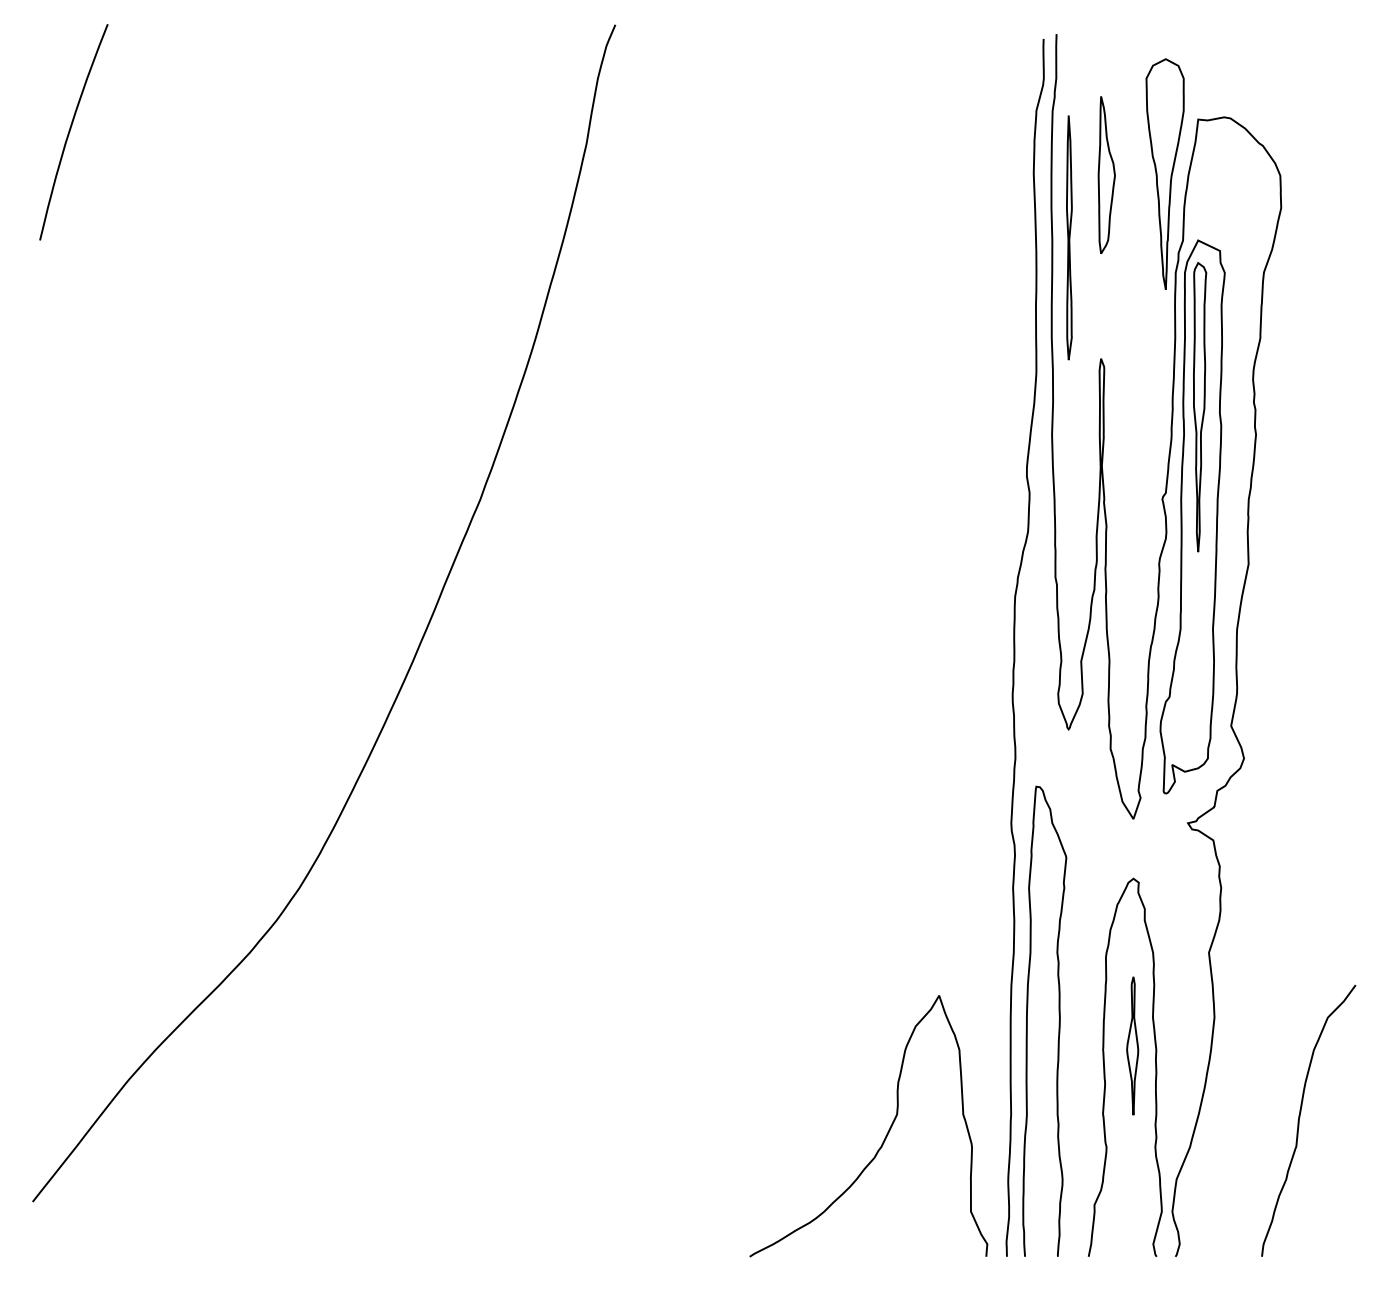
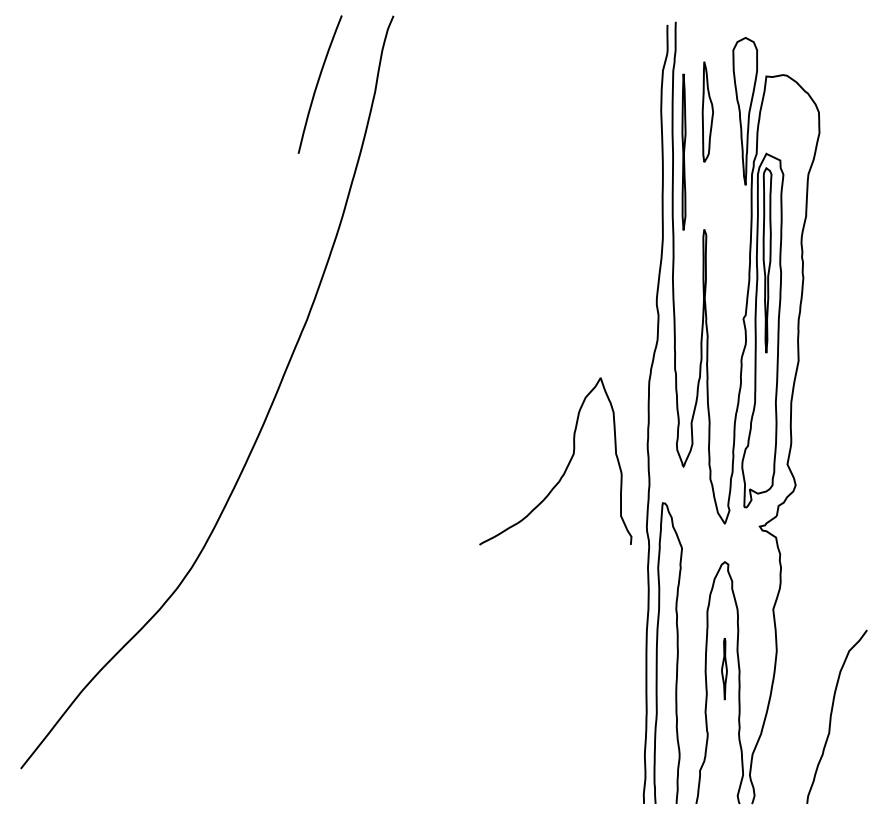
curve: (71, 132) -> (318, 84), moved
part: (1132, 1045) -> (724, 668), size x0.7
curve: (885, 1134) -> (566, 466), moved

